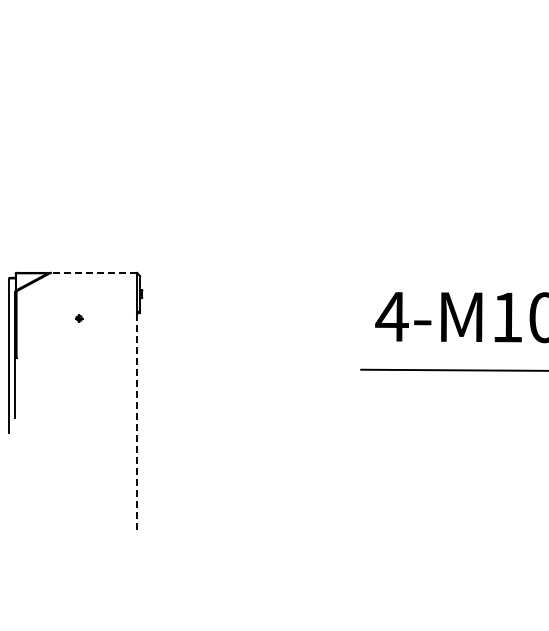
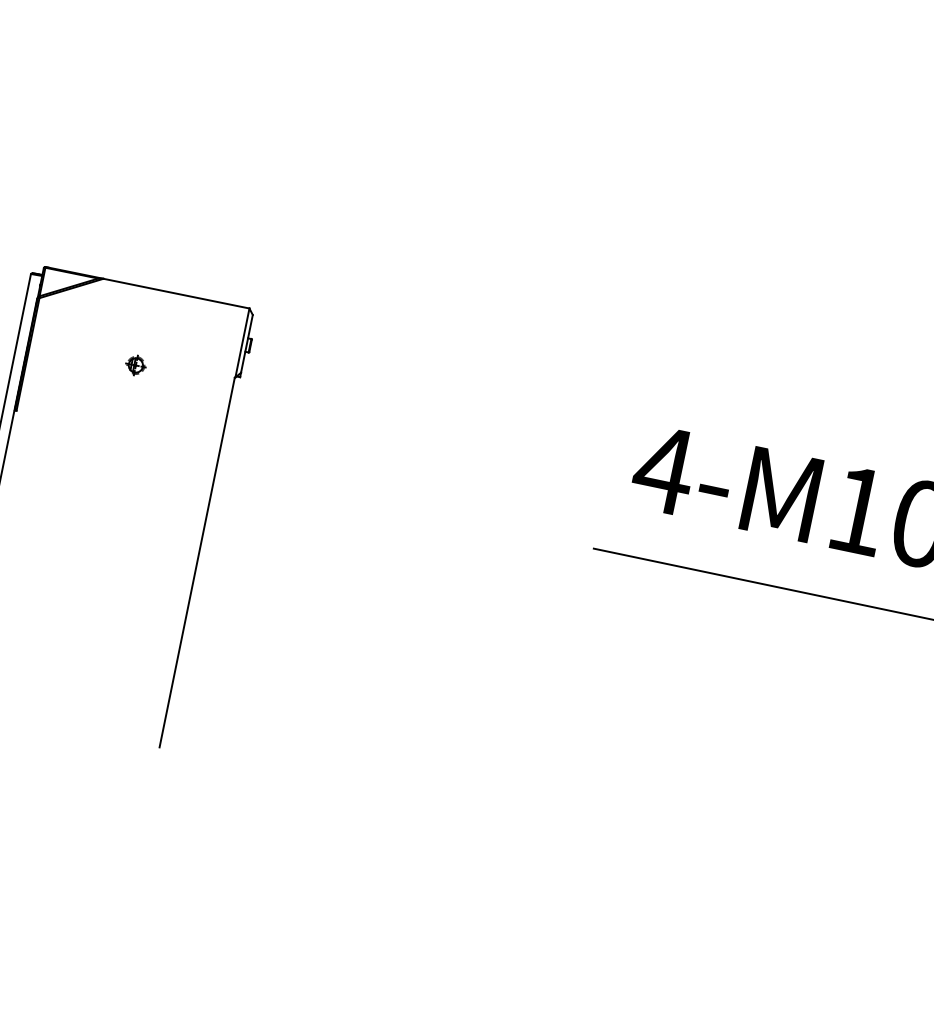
line: (93, 272) -> (175, 292), dashed -> solid
part: (78, 318) -> (134, 365), size x1.67
line: (137, 423) -> (198, 562), dashed -> solid

